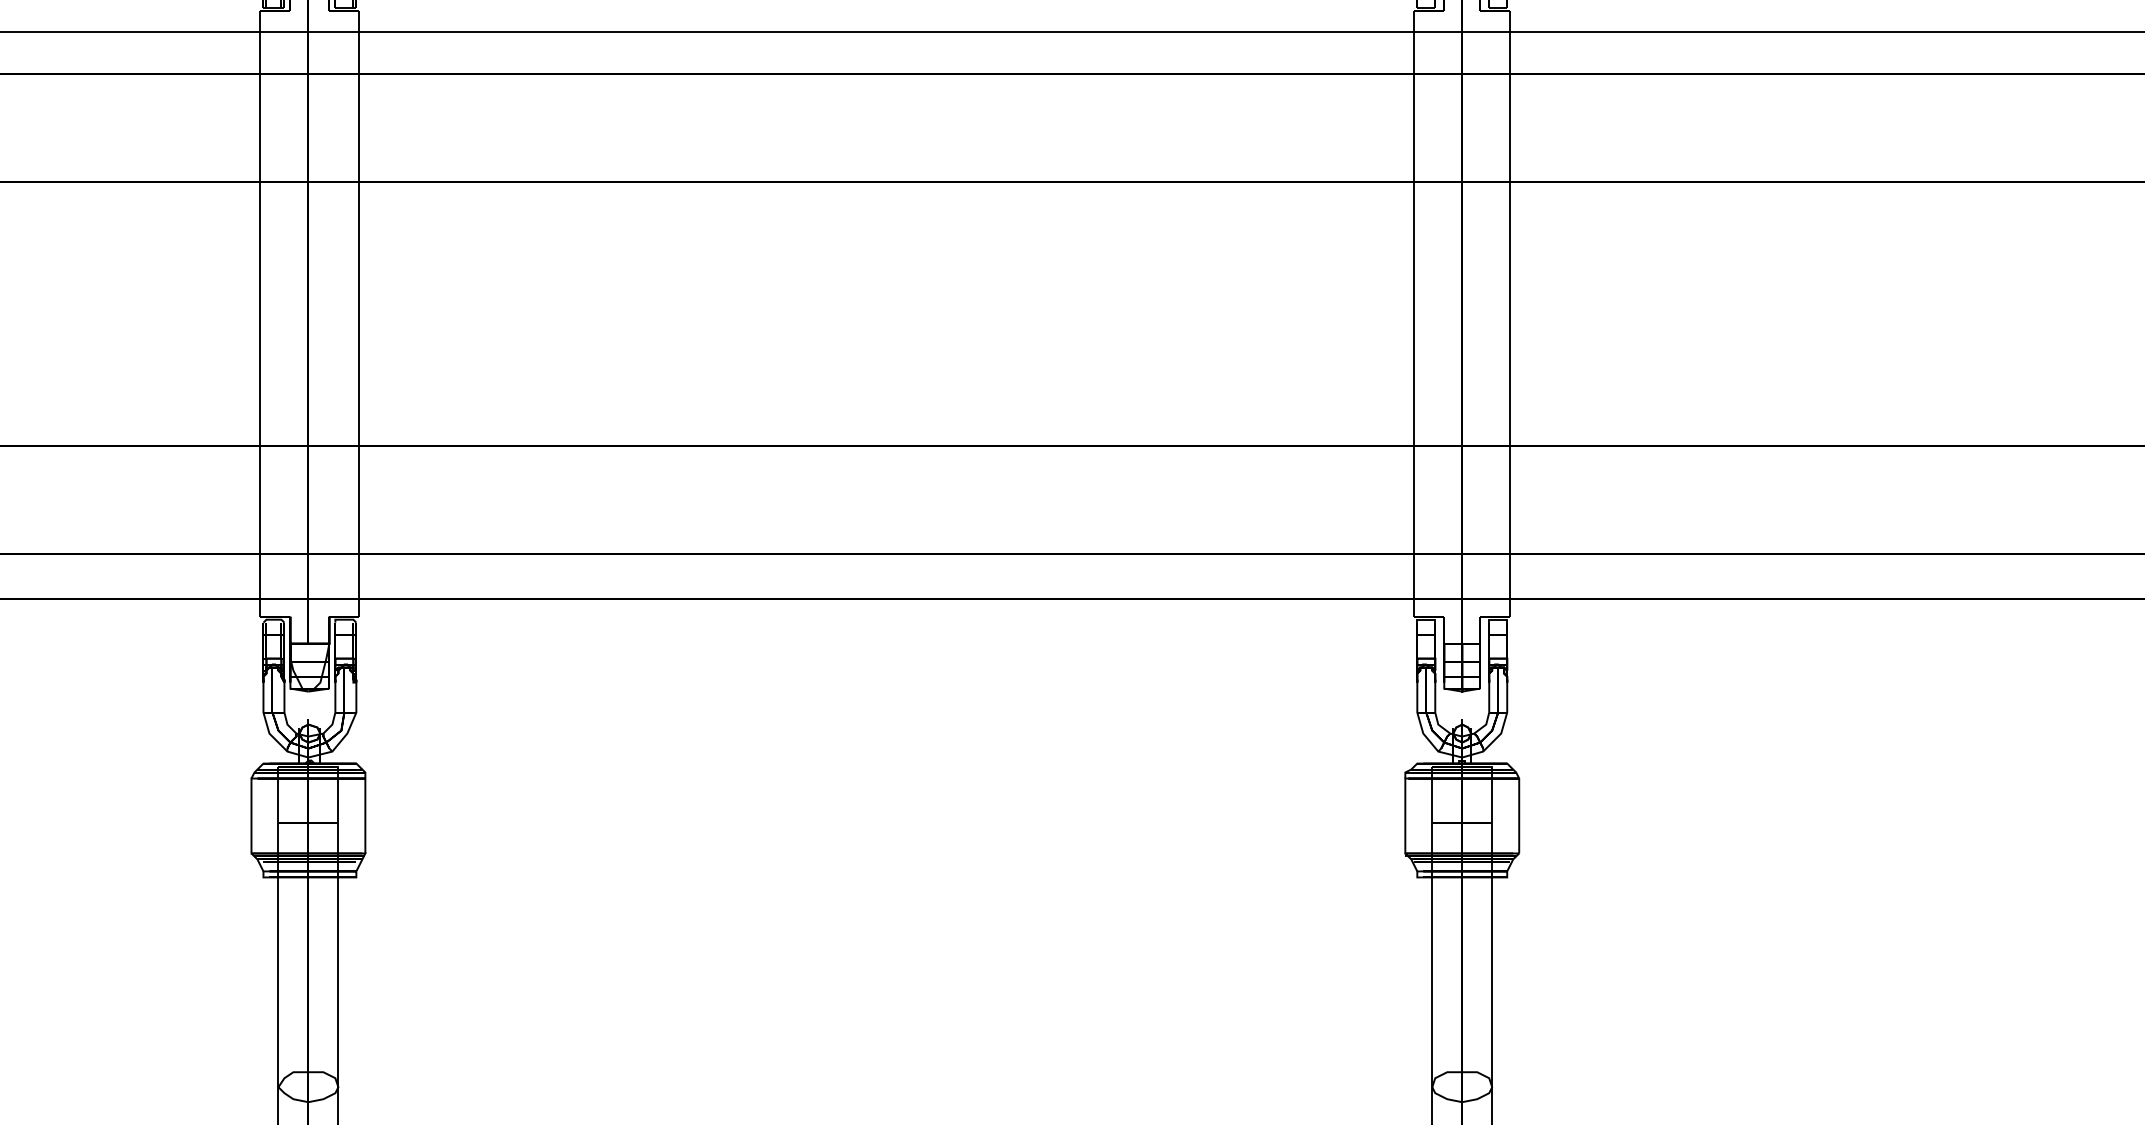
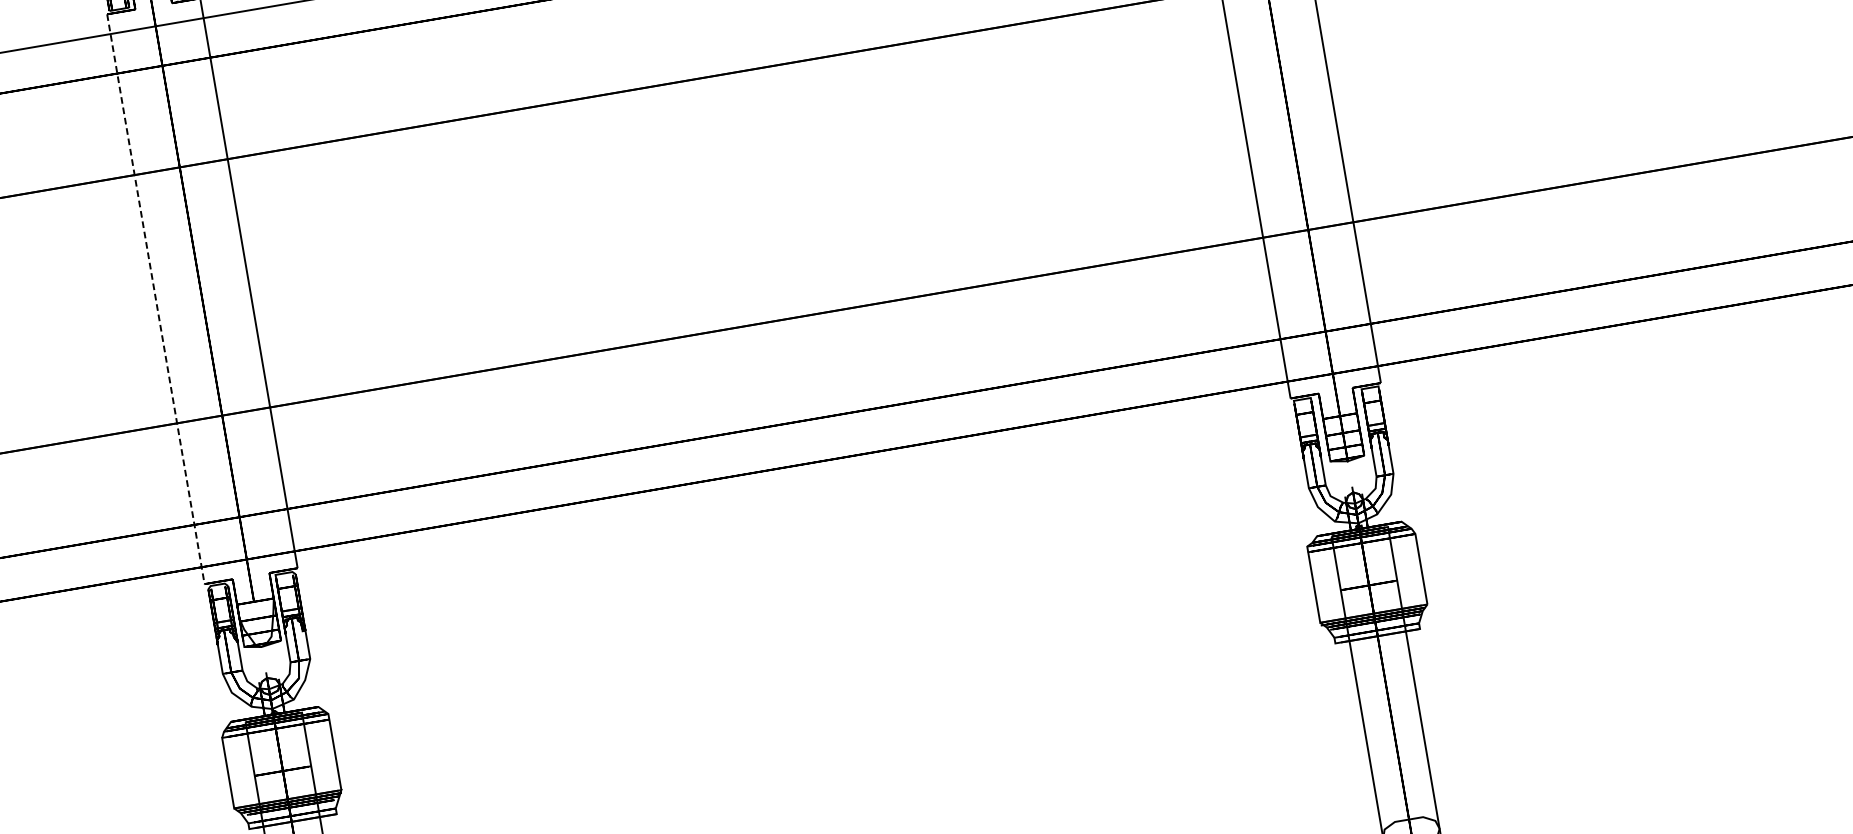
line: (260, 313) -> (155, 298), solid -> dashed

